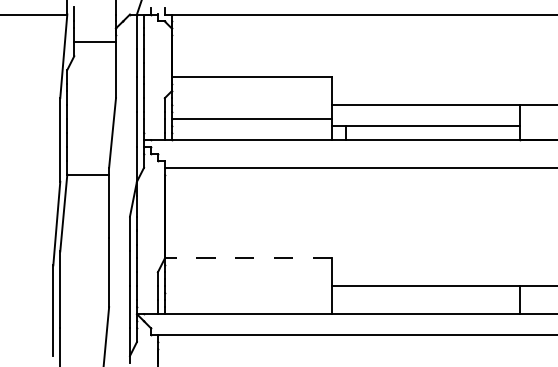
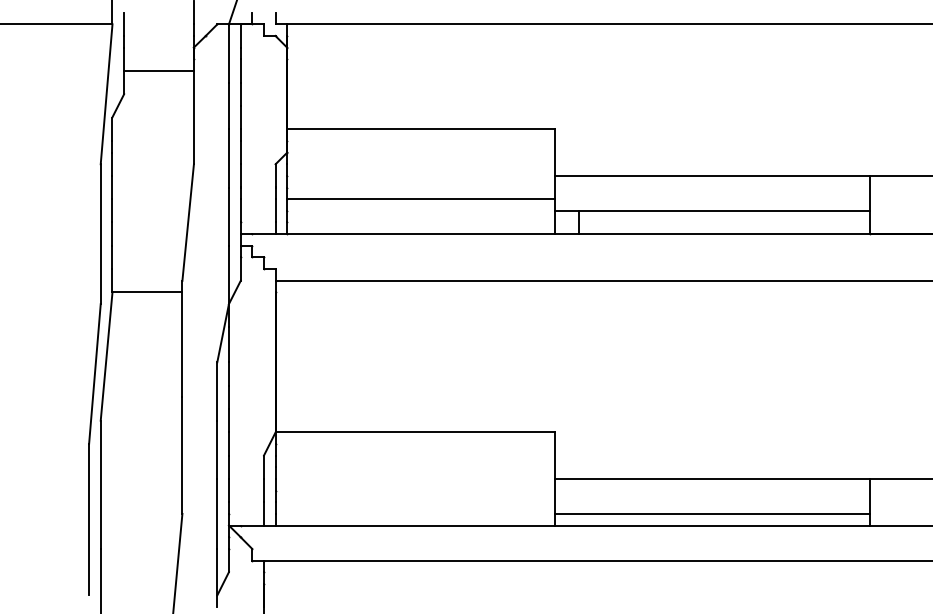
line: (248, 258) -> (415, 432), dashed -> solid
line: (426, 307) -> (713, 514), added

